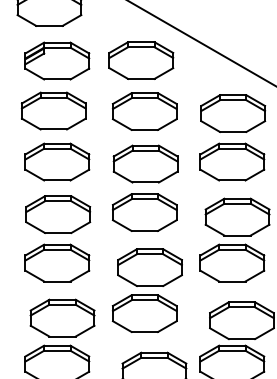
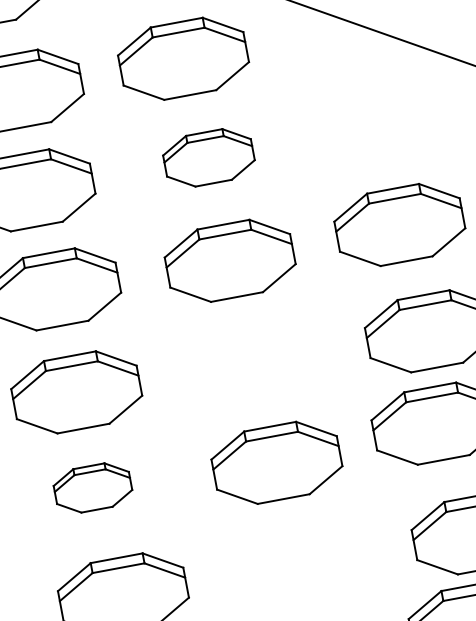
part: (144, 111) -> (208, 157), size x0.7
part: (233, 113) -> (384, 129), removed
part: (144, 212) -> (245, 356), removed
part: (57, 262) -> (92, 486), size x0.6
part: (144, 313) -> (282, 555), removed

